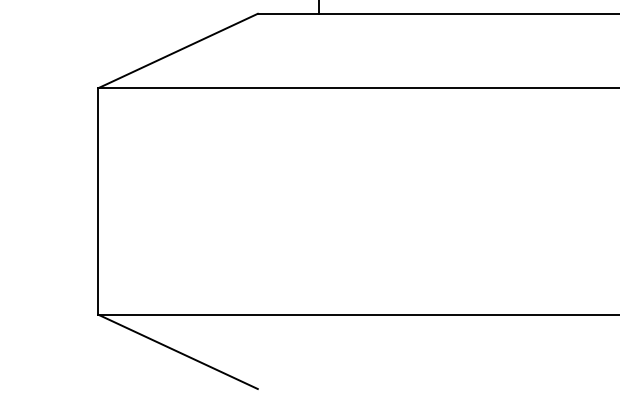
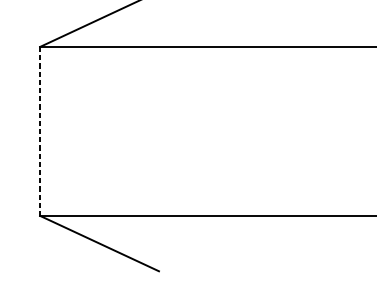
line: (98, 201) -> (40, 131), solid -> dashed

